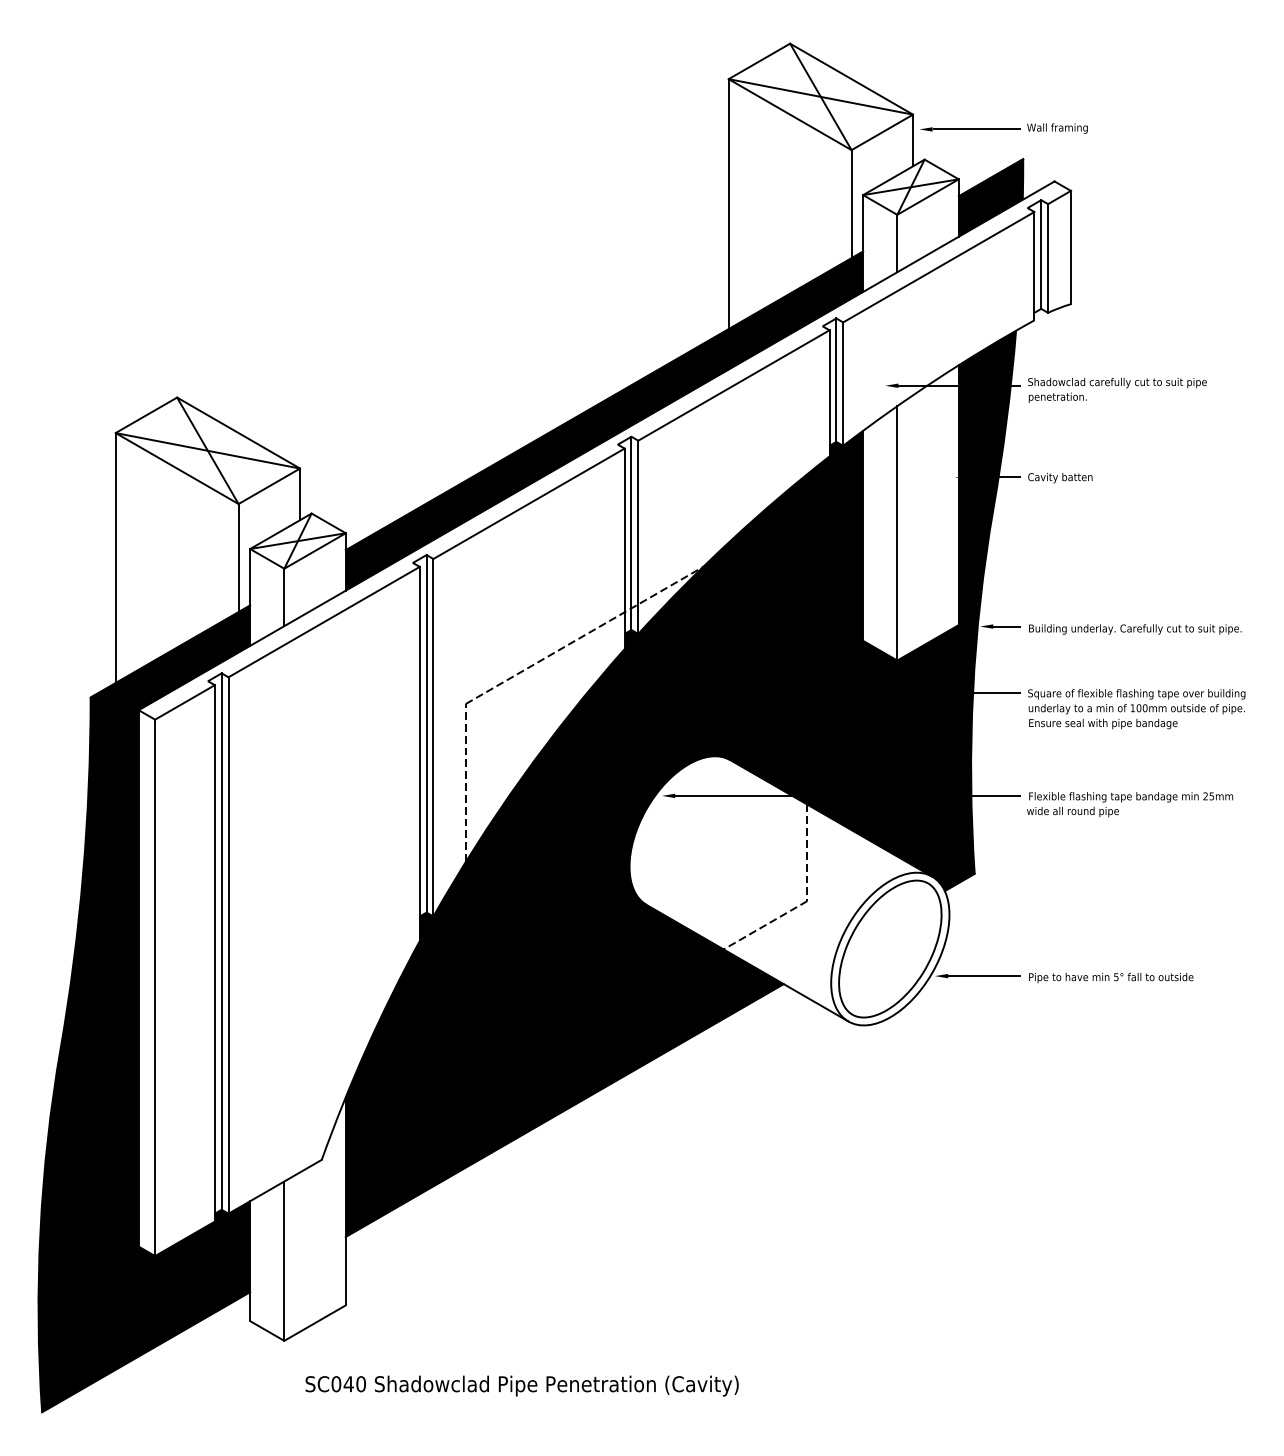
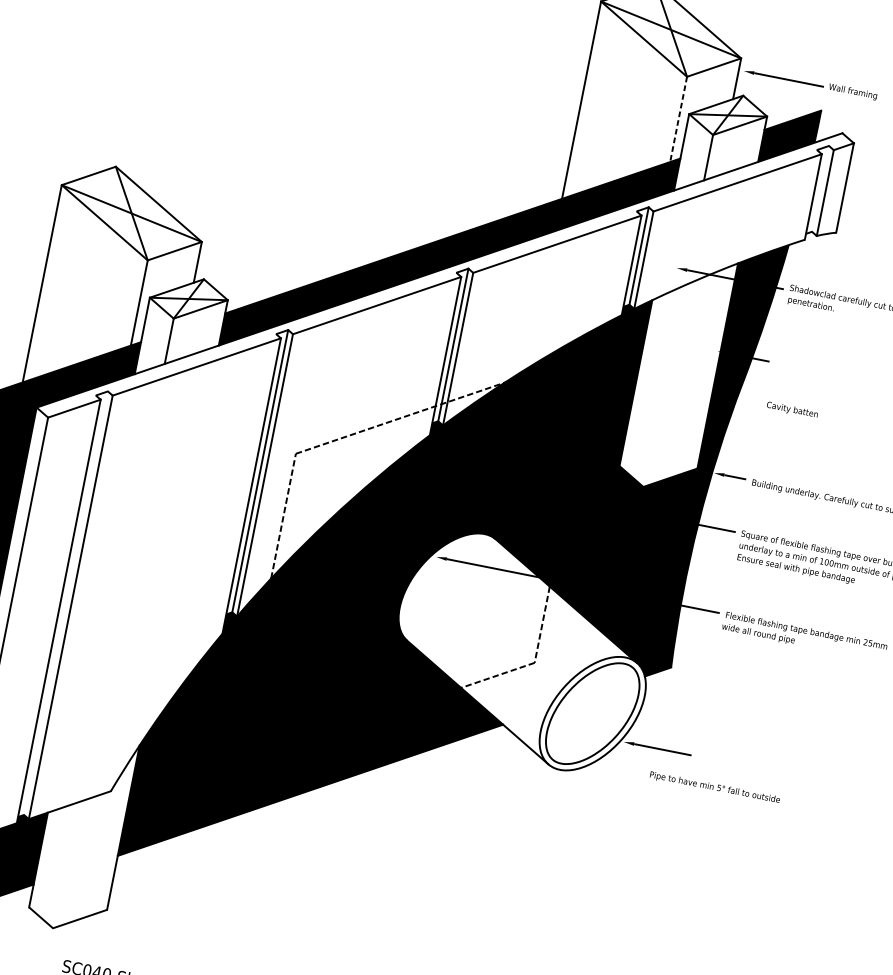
line: (851, 204) -> (678, 119), solid -> dashed
line: (1041, 254) -> (820, 188), removed
text: (1060, 478) -> (792, 410), moved
line: (897, 533) -> (663, 386), removed
line: (221, 941) -> (65, 603), removed
text: (1111, 977) -> (715, 787), moved
line: (284, 1260) -> (65, 864), removed

